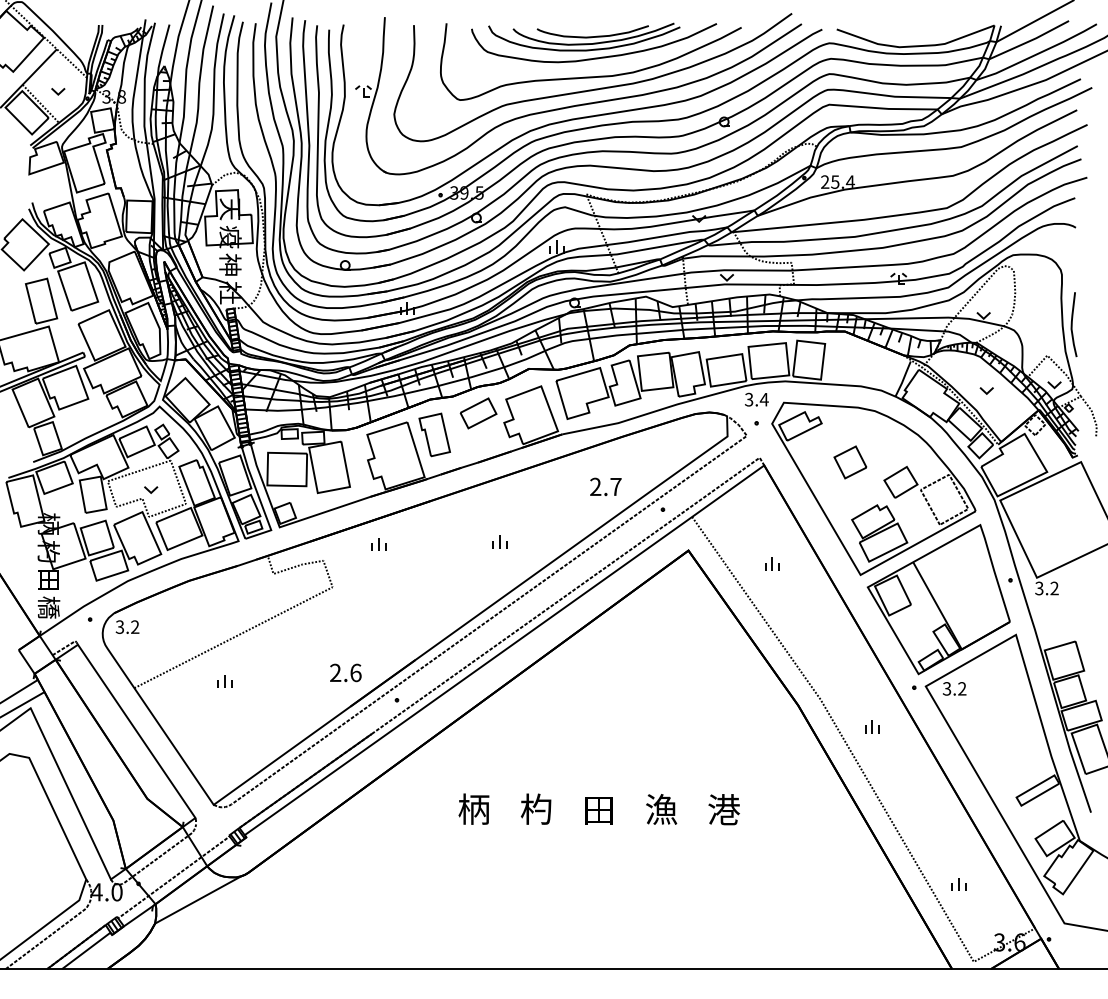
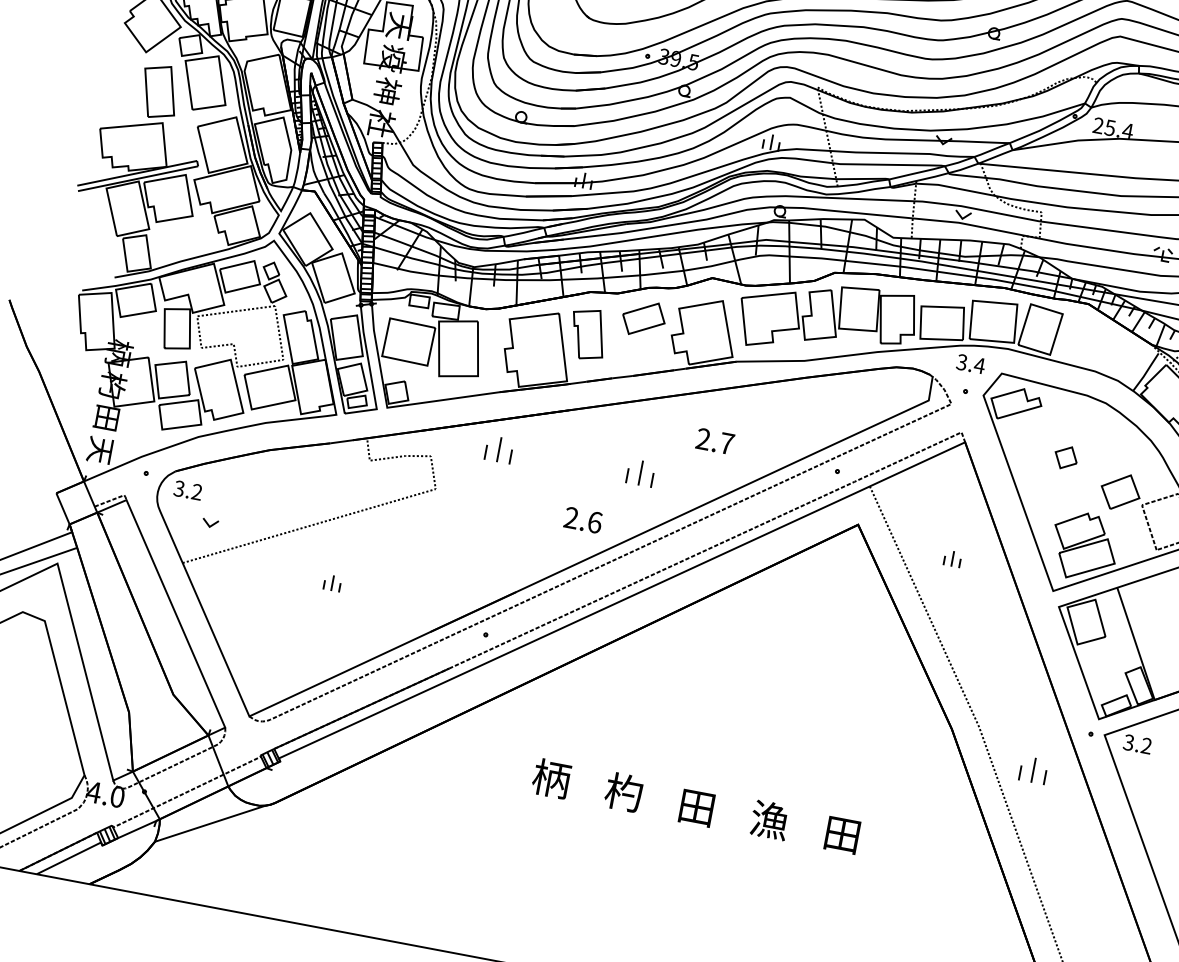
part: (850, 462) -> (1066, 457), size x0.6
text: (605, 486) -> (714, 440), moved
part: (151, 489) -> (210, 522), moved
part: (499, 541) -> (640, 472), size x1.6
part: (378, 544) -> (498, 449), size x1.6
text: (48, 607) -> (100, 450), 橋 -> 天
text: (345, 672) -> (582, 519), moved
part: (224, 681) -> (332, 583), moved
part: (872, 726) -> (1033, 770), size x1.6
text: (723, 809) -> (841, 833), 港 -> 田

